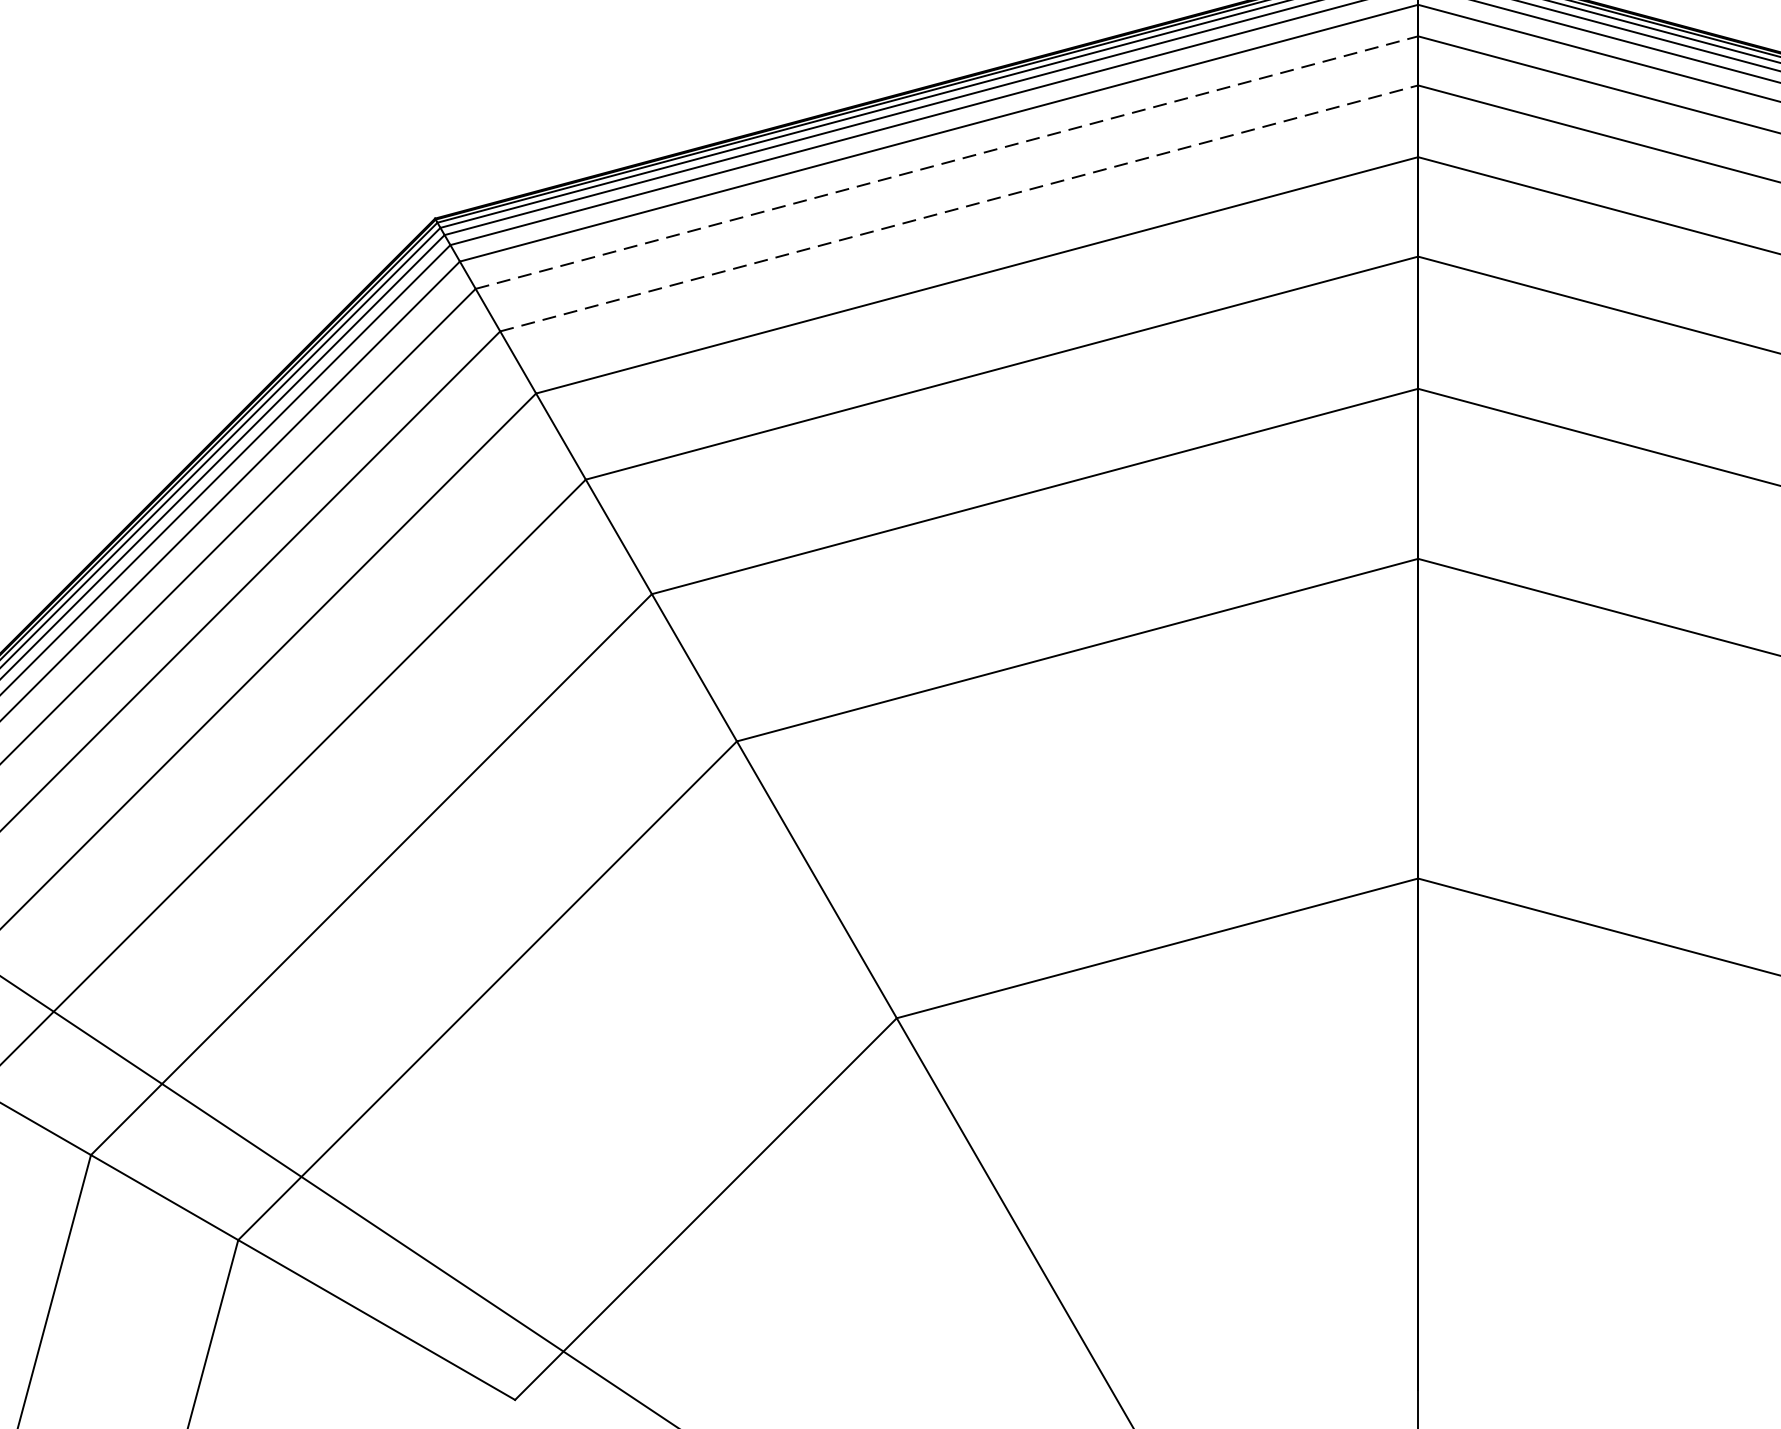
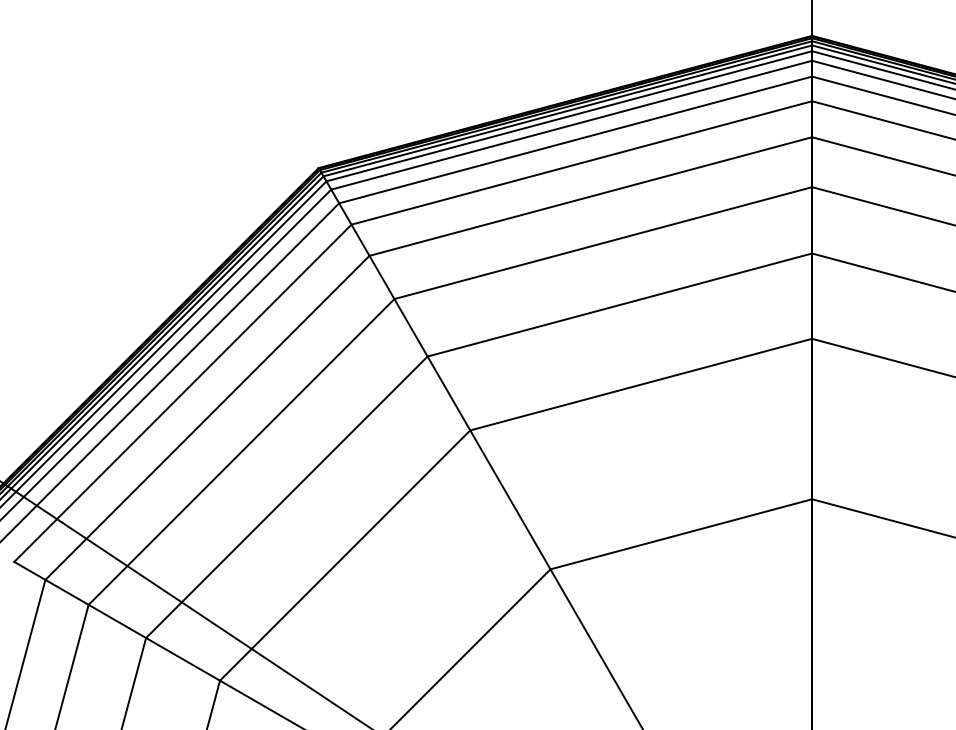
line: (946, 161) -> (575, 139), dashed -> solid
line: (960, 207) -> (582, 162), dashed -> solid

